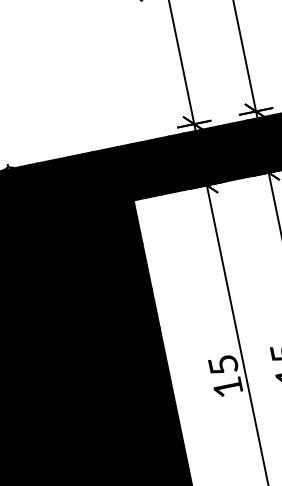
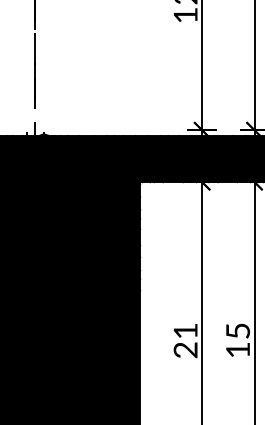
text: (225, 376) -> (185, 340), 15 -> 21

